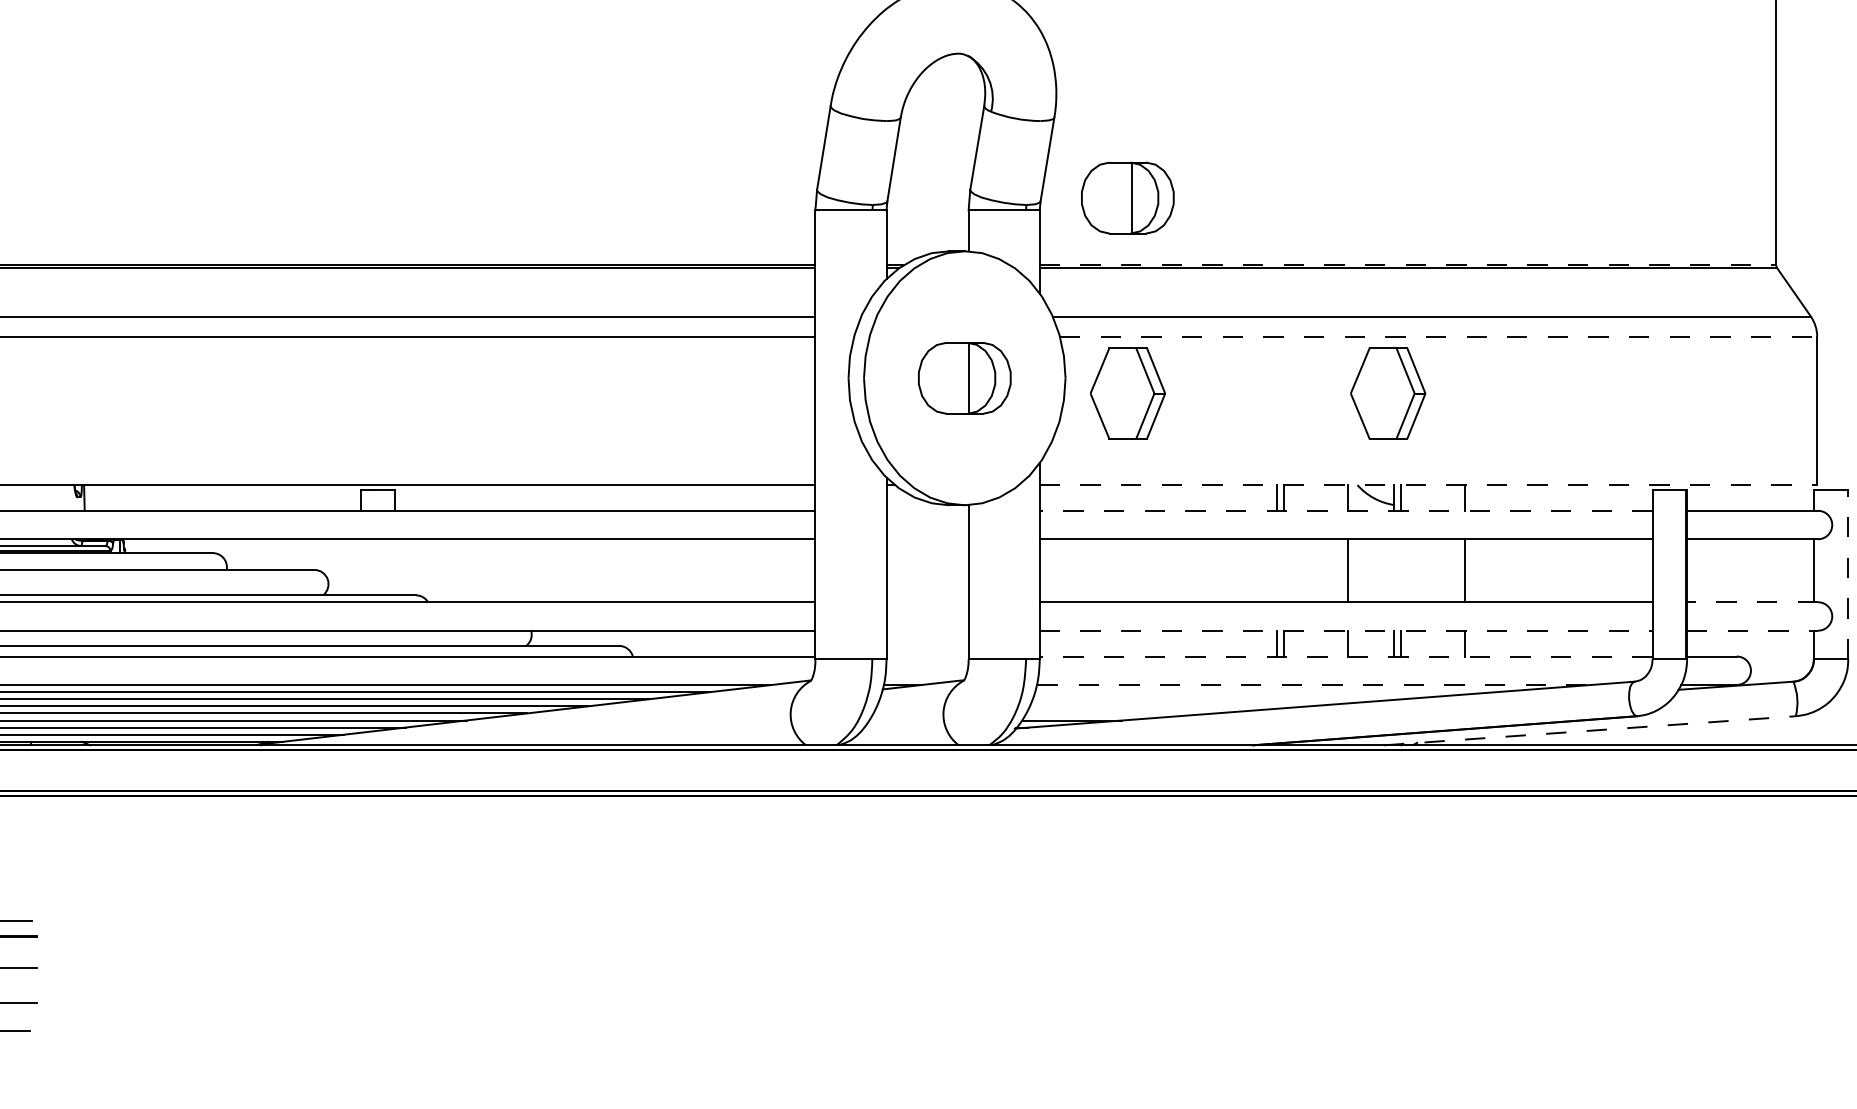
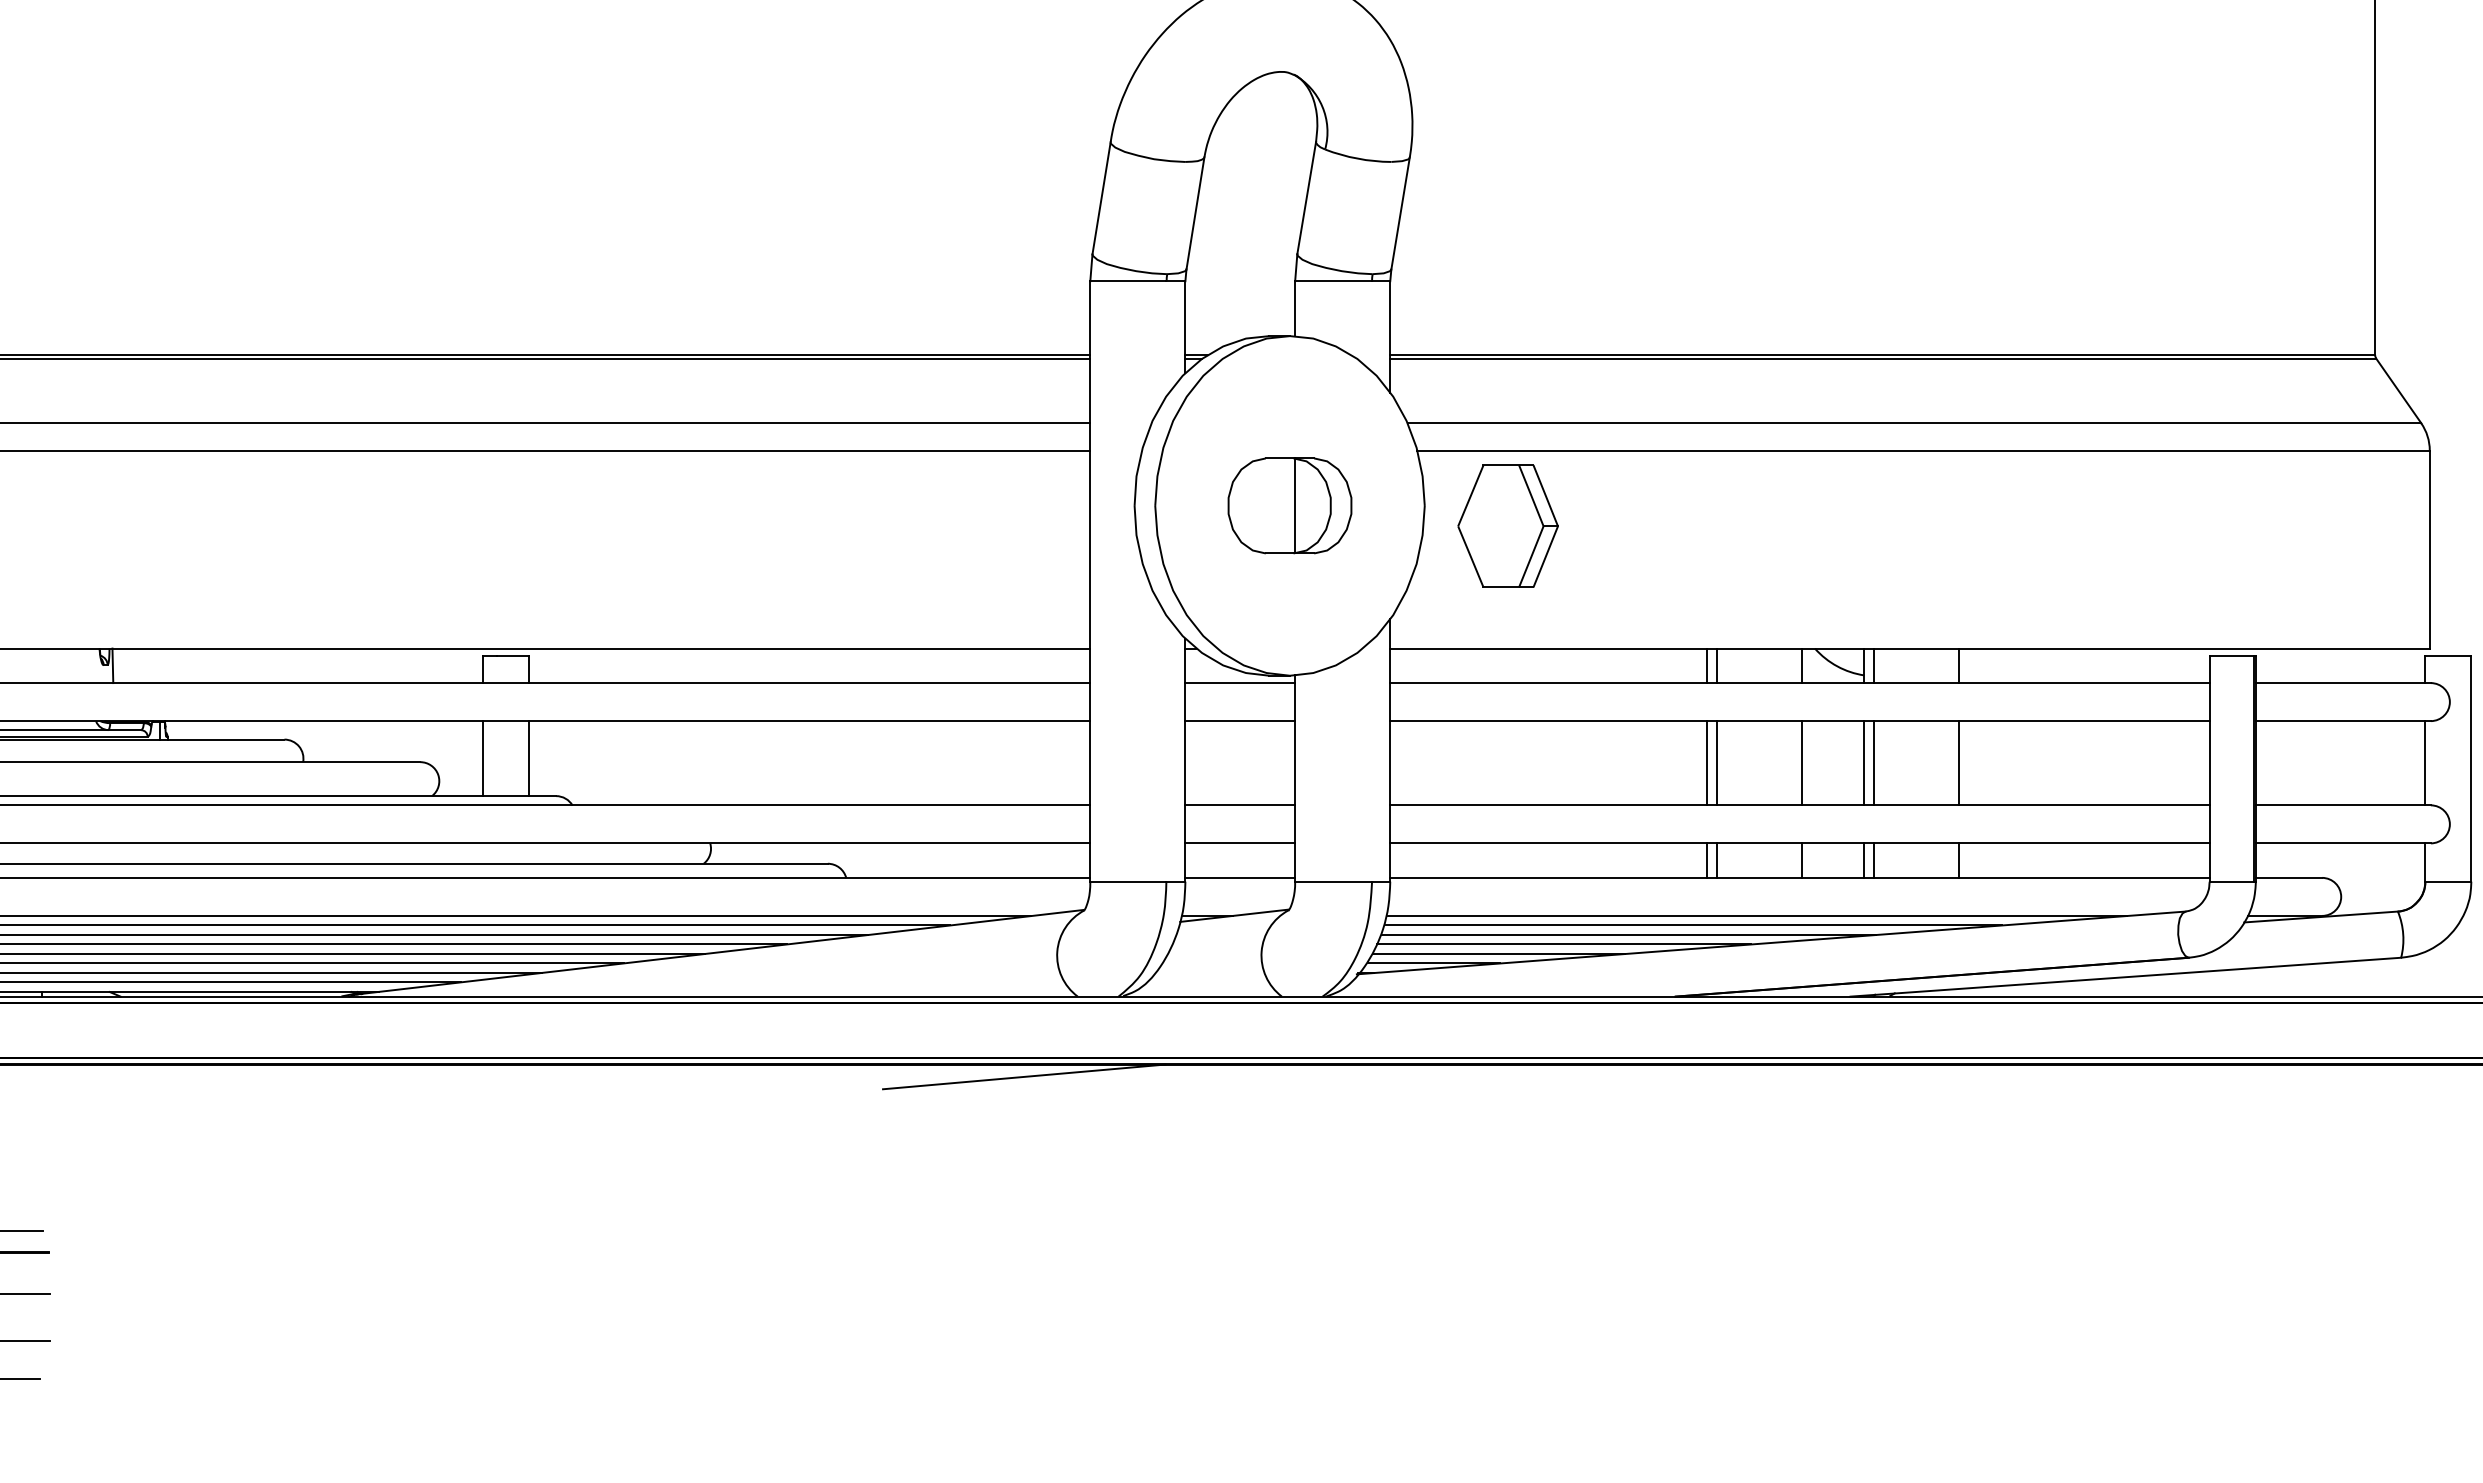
part: (1127, 197) -> (1507, 264), removed
line: (1408, 265) -> (1883, 354), dashed -> solid
line: (1439, 336) -> (1924, 450), dashed -> solid
part: (1387, 392) -> (1855, 525), removed
line: (1428, 484) -> (1910, 648), dashed -> solid
line: (927, 511) -> (1240, 683), added
line: (1345, 511) -> (1799, 683), dashed -> solid
line: (927, 539) -> (1240, 721), added
line: (360, 567) -> (482, 758), added
line: (395, 567) -> (528, 758), added
line: (1277, 570) -> (1707, 763), added
line: (1284, 570) -> (1717, 763), added
line: (1394, 570) -> (1864, 763), added
line: (1401, 570) -> (1873, 763), added
line: (1848, 574) -> (2471, 768), dashed -> solid
line: (927, 602) -> (1240, 805), added
line: (1751, 602) -> (2342, 805), dashed -> solid
line: (927, 630) -> (1240, 843), added
line: (1345, 630) -> (1799, 843), dashed -> solid
line: (1752, 630) -> (2343, 843), dashed -> solid
line: (927, 656) -> (1240, 877), added
line: (1345, 656) -> (1799, 877), dashed -> solid
line: (1314, 684) -> (1757, 915), dashed -> solid
line: (1266, 692) -> (1693, 925), added
line: (1217, 698) -> (1628, 934), added
line: (1169, 706) -> (1563, 944), added
line: (1120, 713) -> (1498, 953), added
line: (1589, 731) -> (2125, 977), dashed -> solid
line: (766, 805) -> (1024, 1076), added

